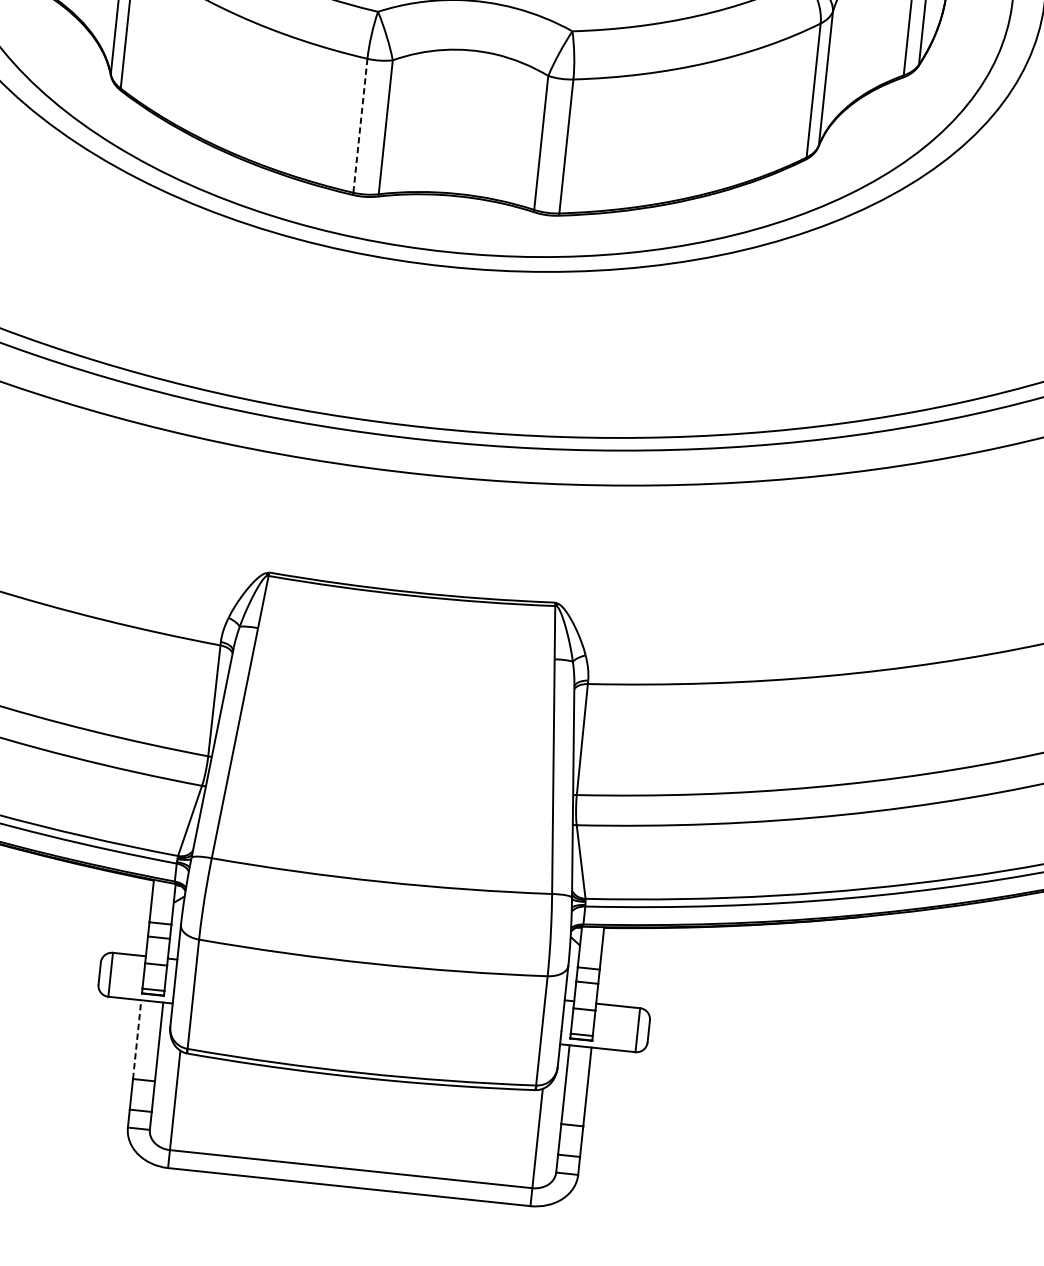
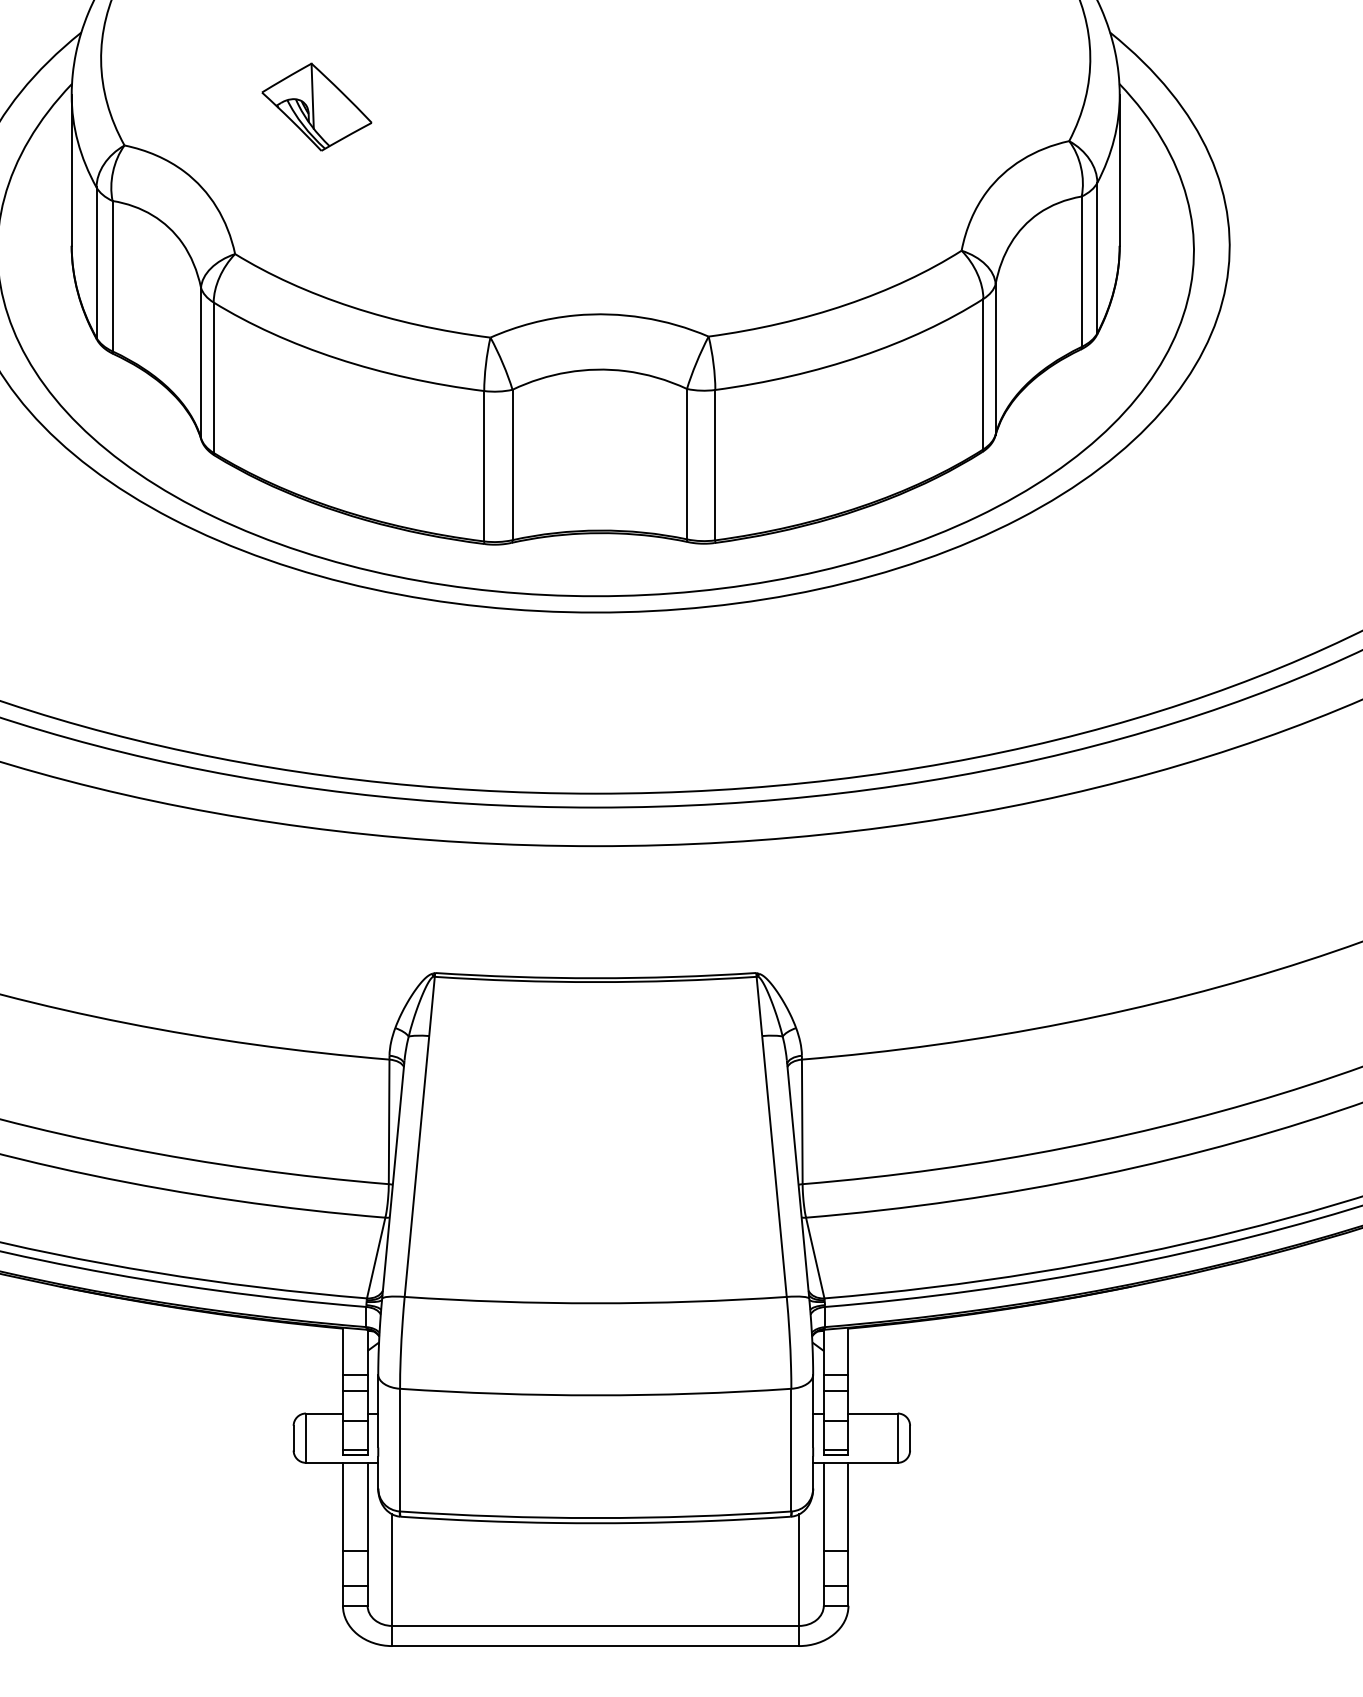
line: (360, 126) -> (484, 466), dashed -> solid
line: (136, 1039) -> (342, 1506), dashed -> solid

